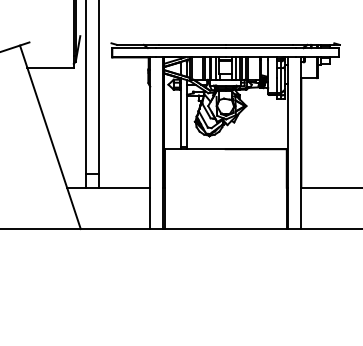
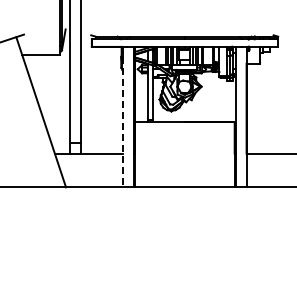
line: (149, 149) -> (122, 122), solid -> dashed

